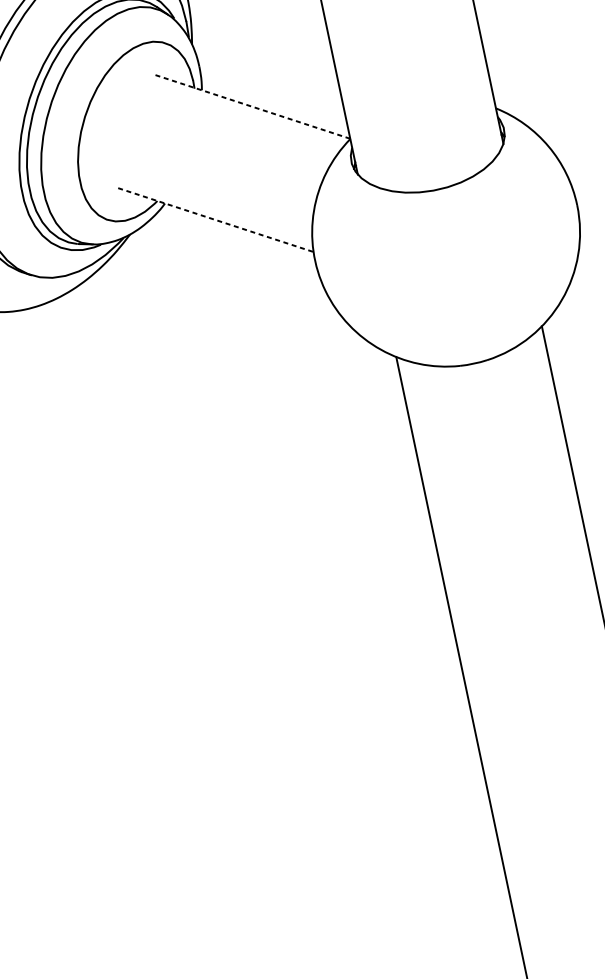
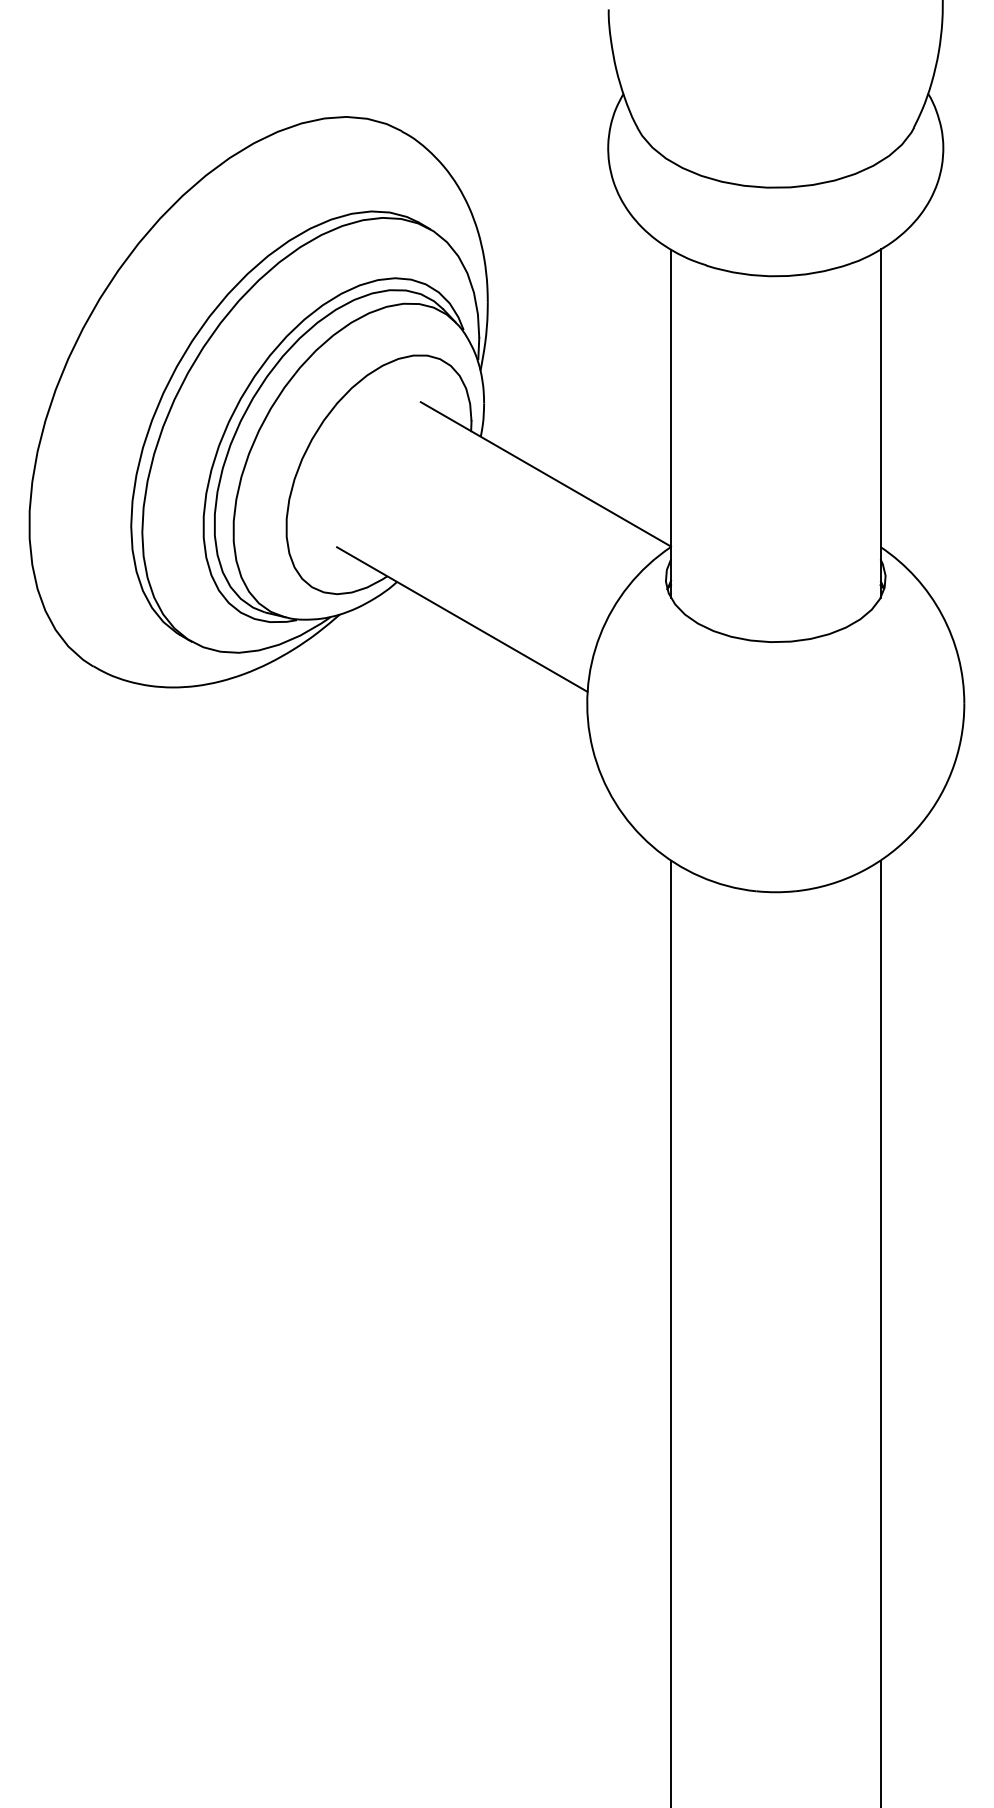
line: (252, 107) -> (545, 474), dashed -> solid
line: (215, 220) -> (462, 619), dashed -> solid

